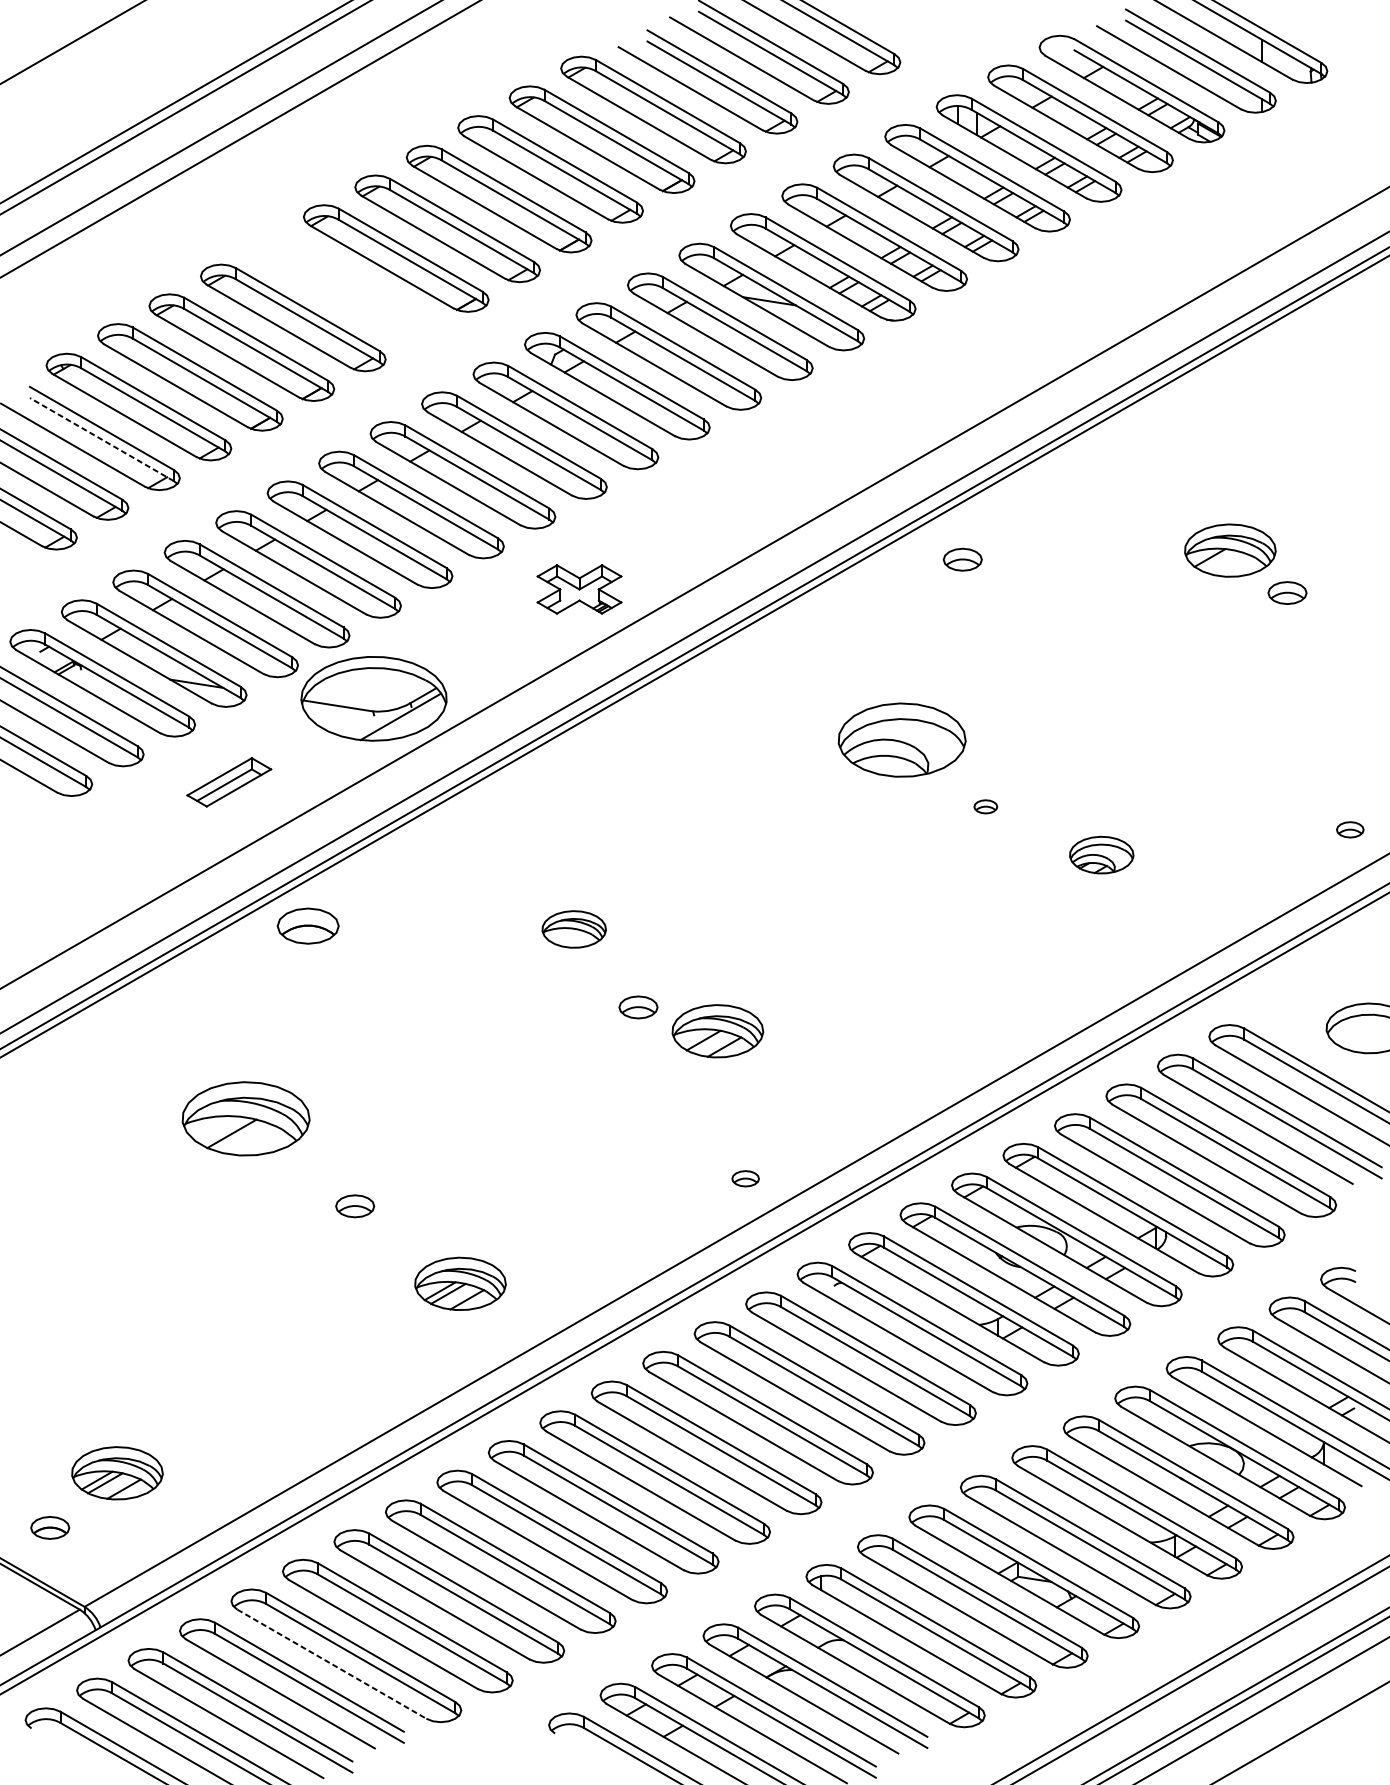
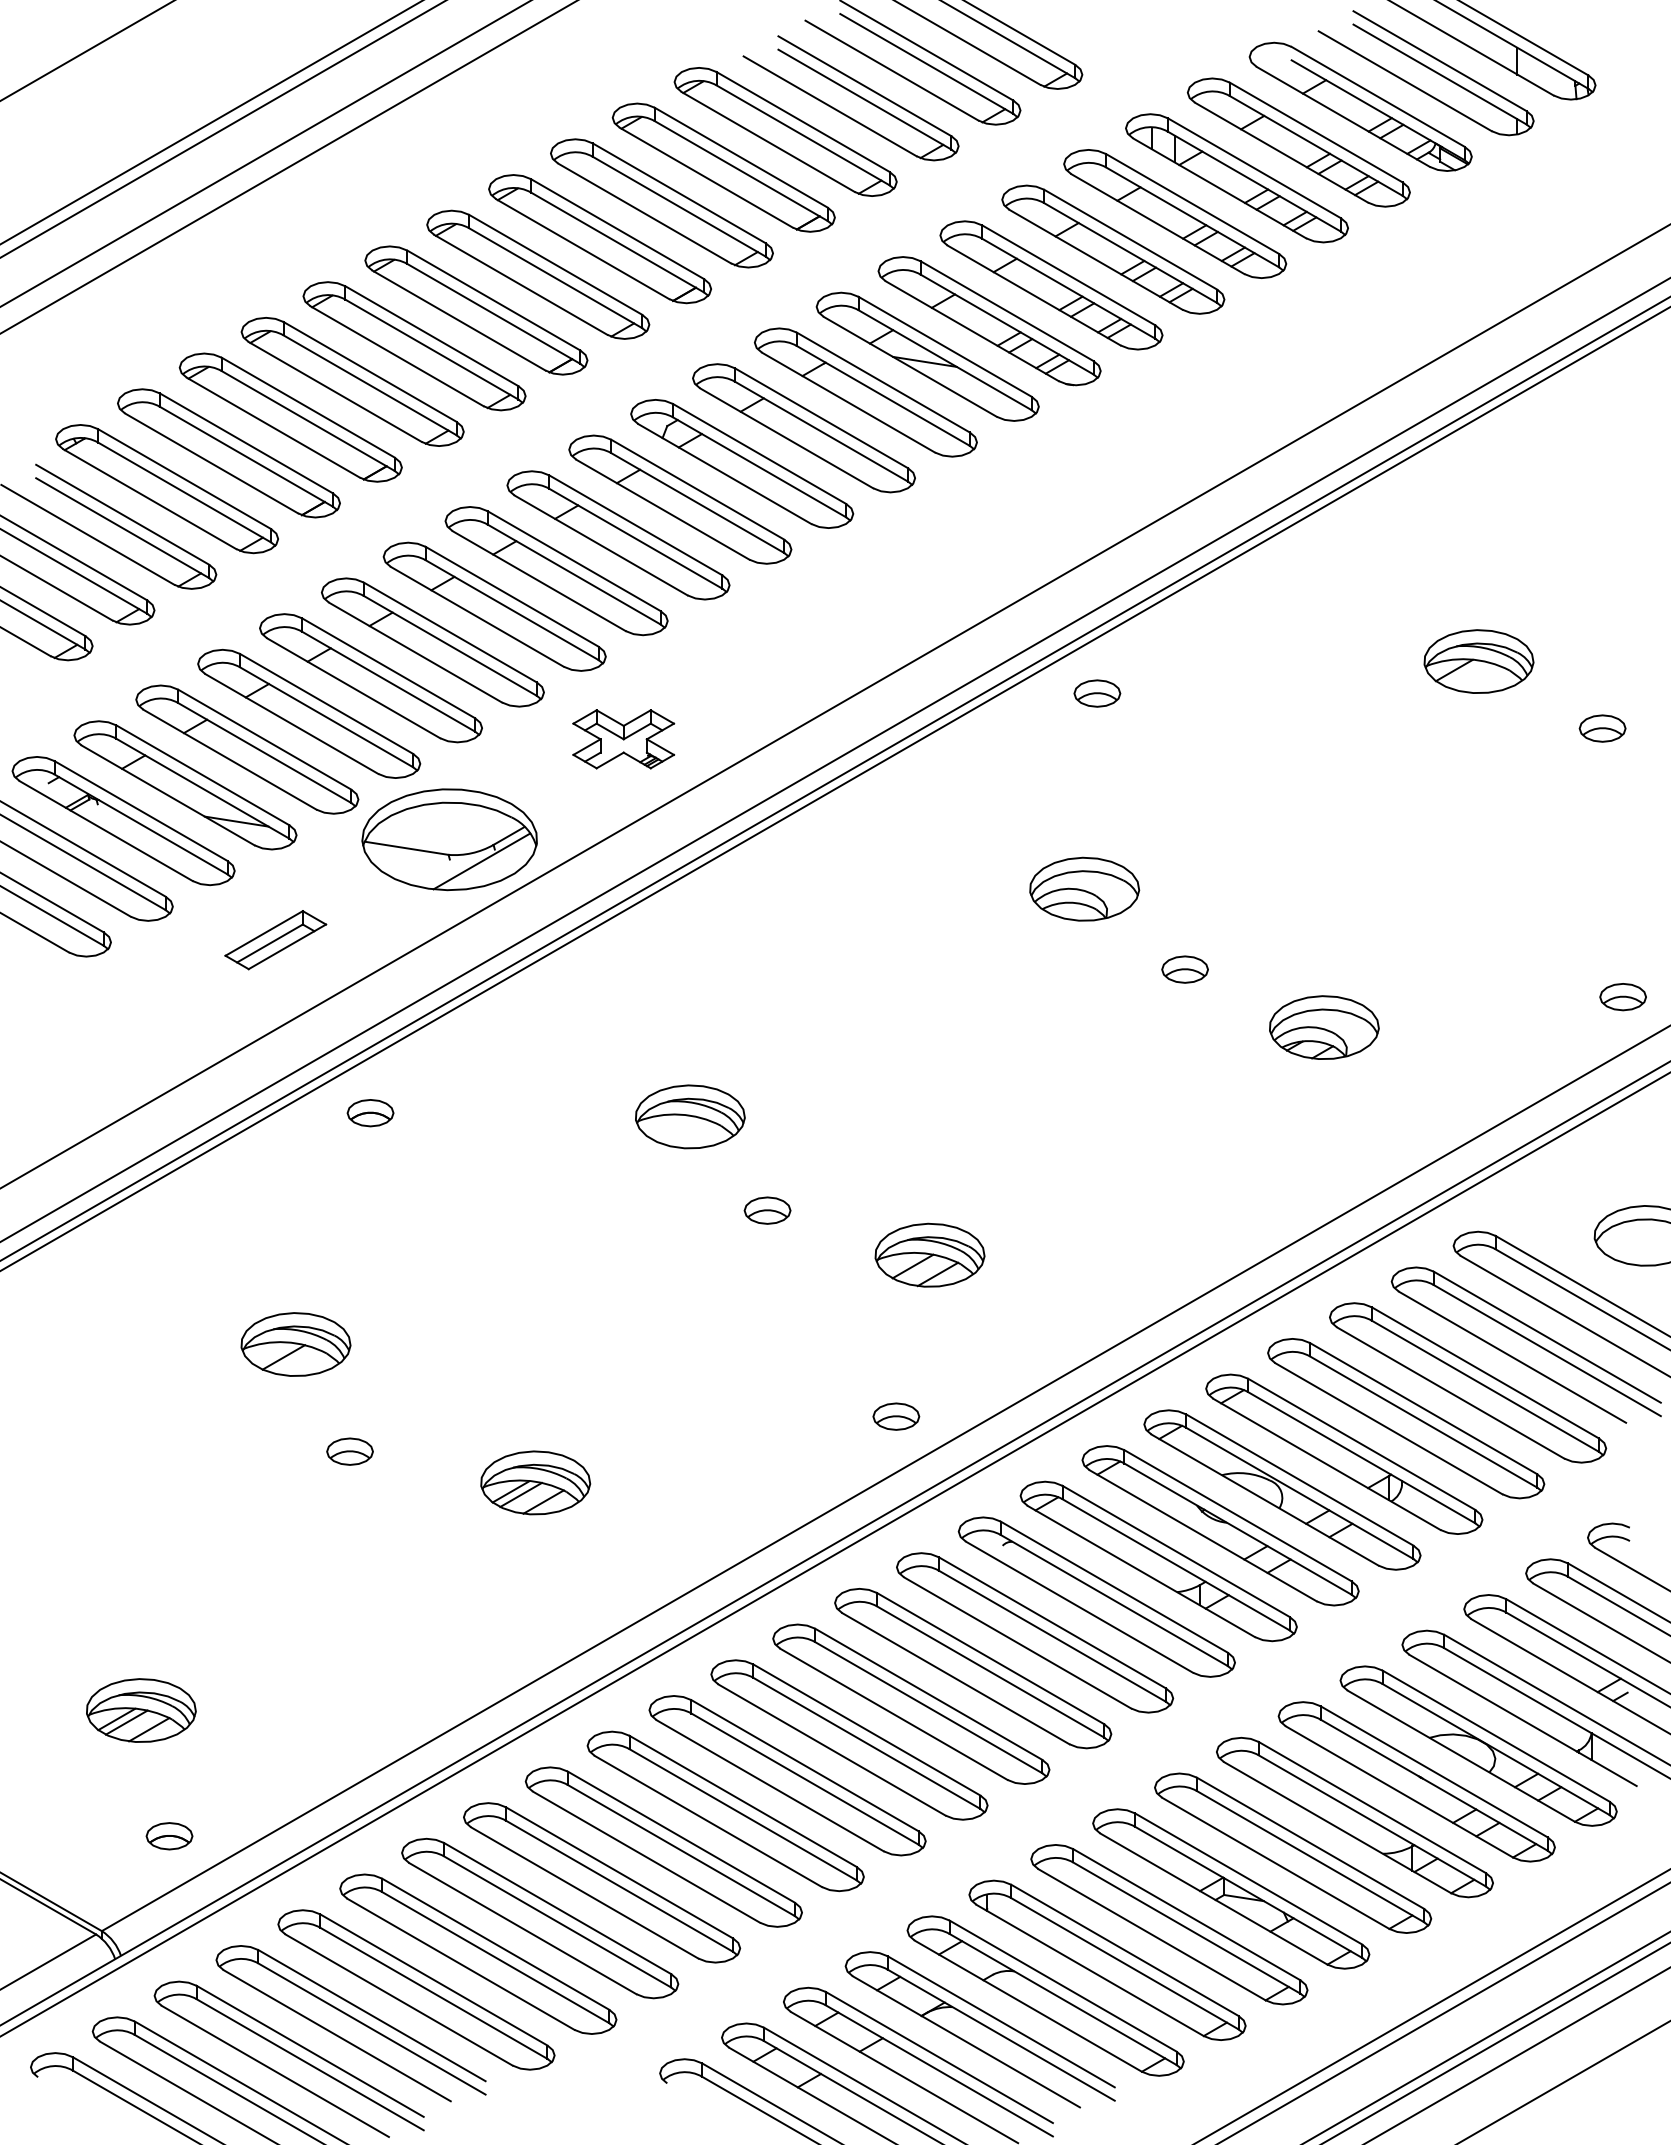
part: (344, 288) -> (414, 346), added
line: (101, 439) -> (122, 528), dashed -> solid
part: (962, 559) -> (1097, 693), moved
part: (579, 589) -> (623, 739), moved
part: (1287, 592) -> (1602, 728), moved
part: (902, 739) -> (1084, 888), size x0.71
part: (985, 806) -> (1184, 969), size x1.67
part: (1349, 830) -> (1622, 997), size x1.43
part: (1101, 855) -> (1324, 1027), size x1.43
part: (308, 926) -> (370, 1113), size x0.62
part: (574, 929) -> (690, 1116), size x1.43
part: (717, 1030) -> (929, 1254), moved
part: (245, 1118) -> (295, 1344), size x0.71
part: (745, 1178) -> (896, 1416), size x1.43
part: (354, 1206) -> (349, 1451), moved
part: (460, 1283) -> (535, 1482), moved
part: (117, 1473) -> (141, 1710), moved
part: (50, 1528) -> (169, 1836), moved
line: (332, 1664) -> (399, 2000), dashed -> solid

